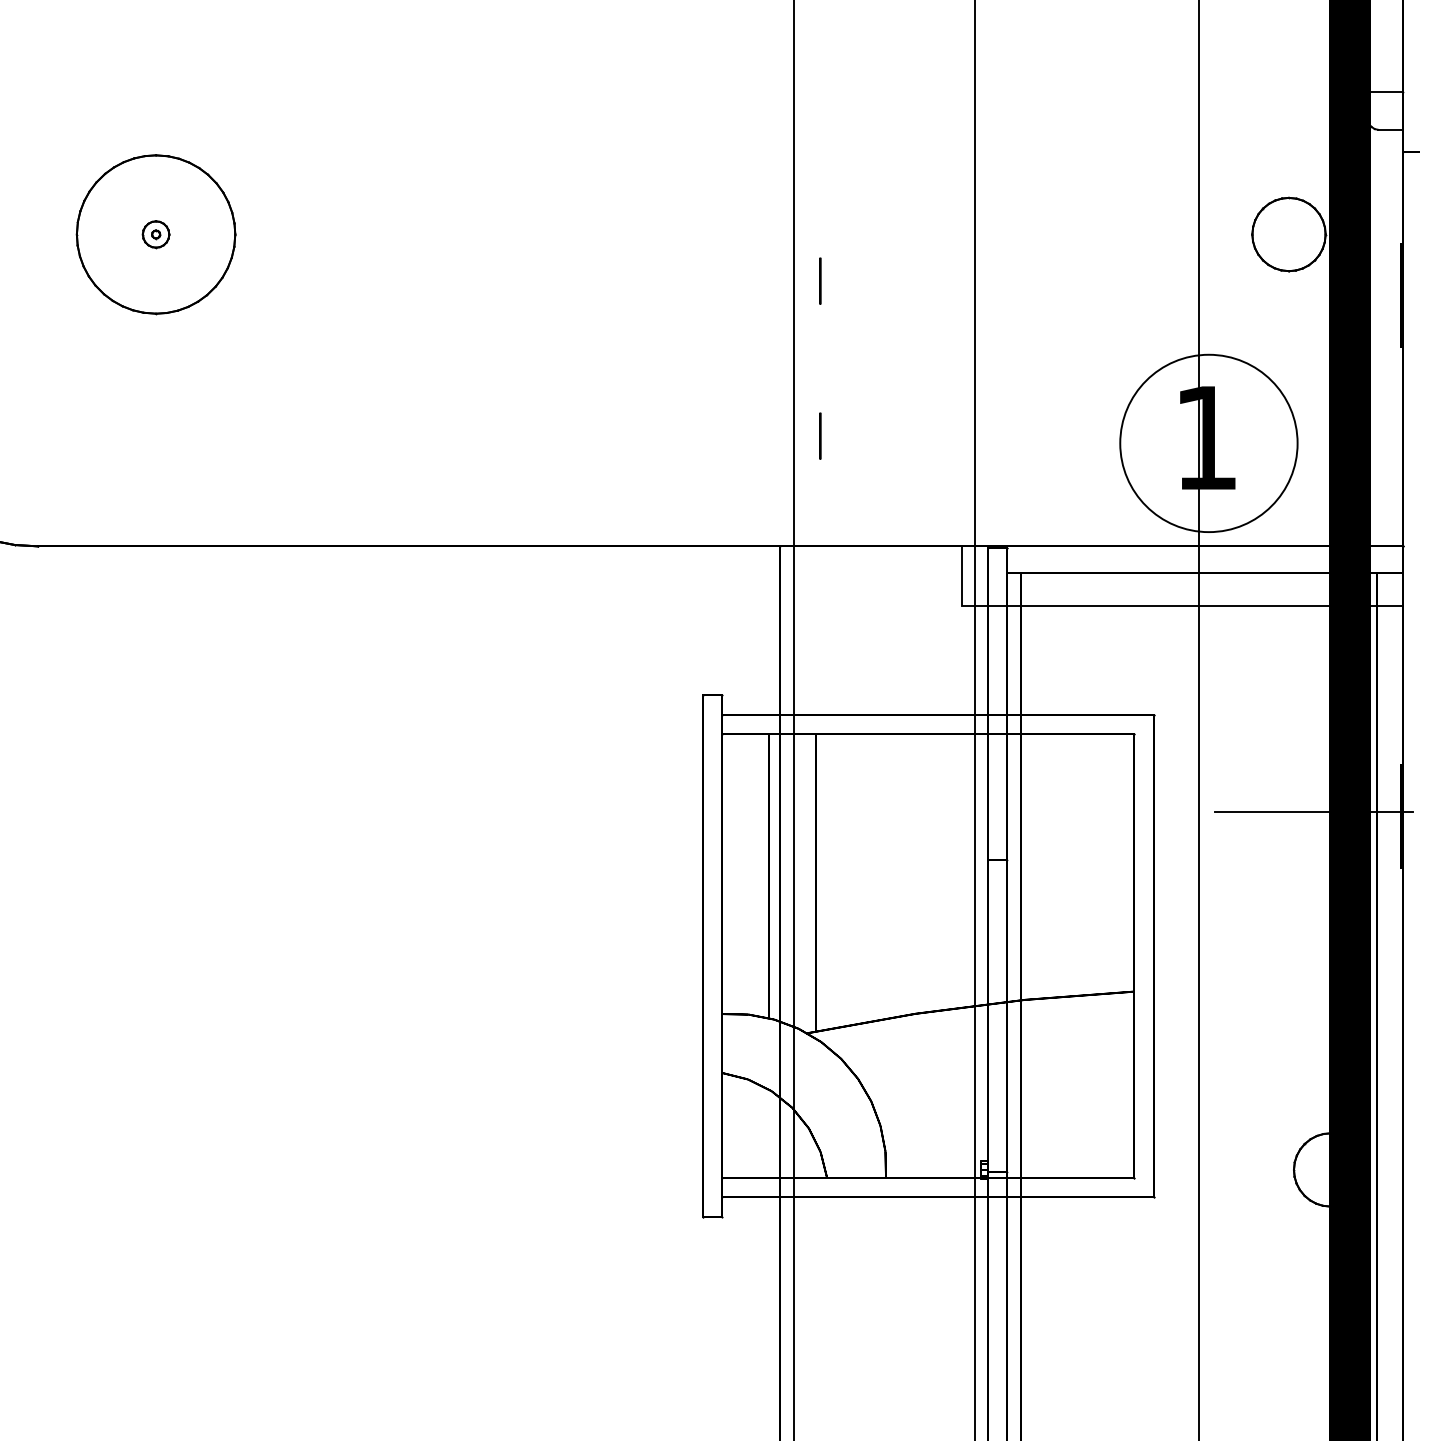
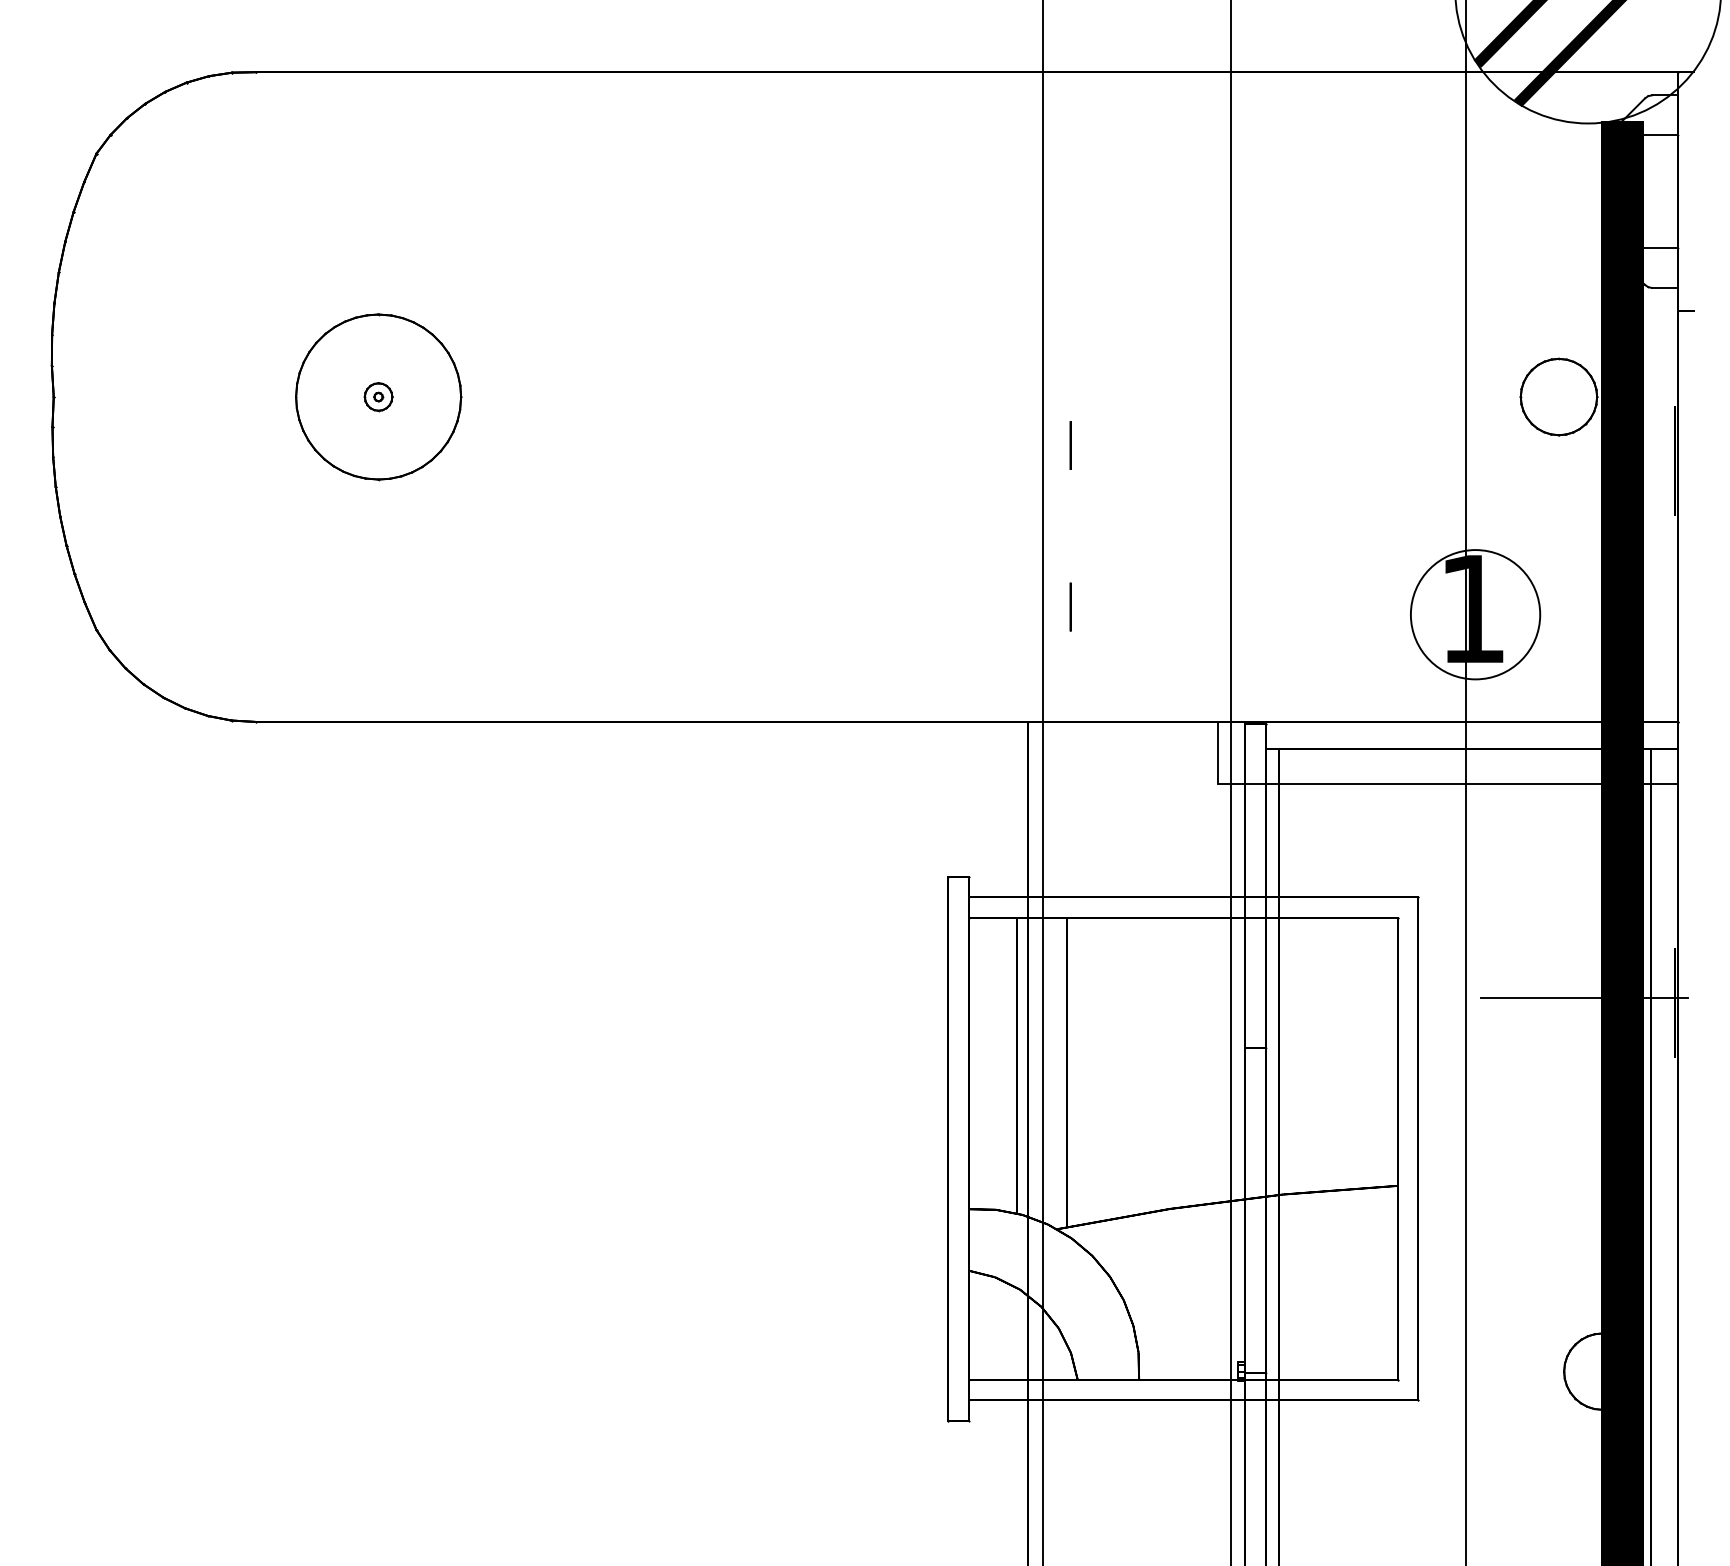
circle: (1208, 443) -> (1475, 614), size x0.7

